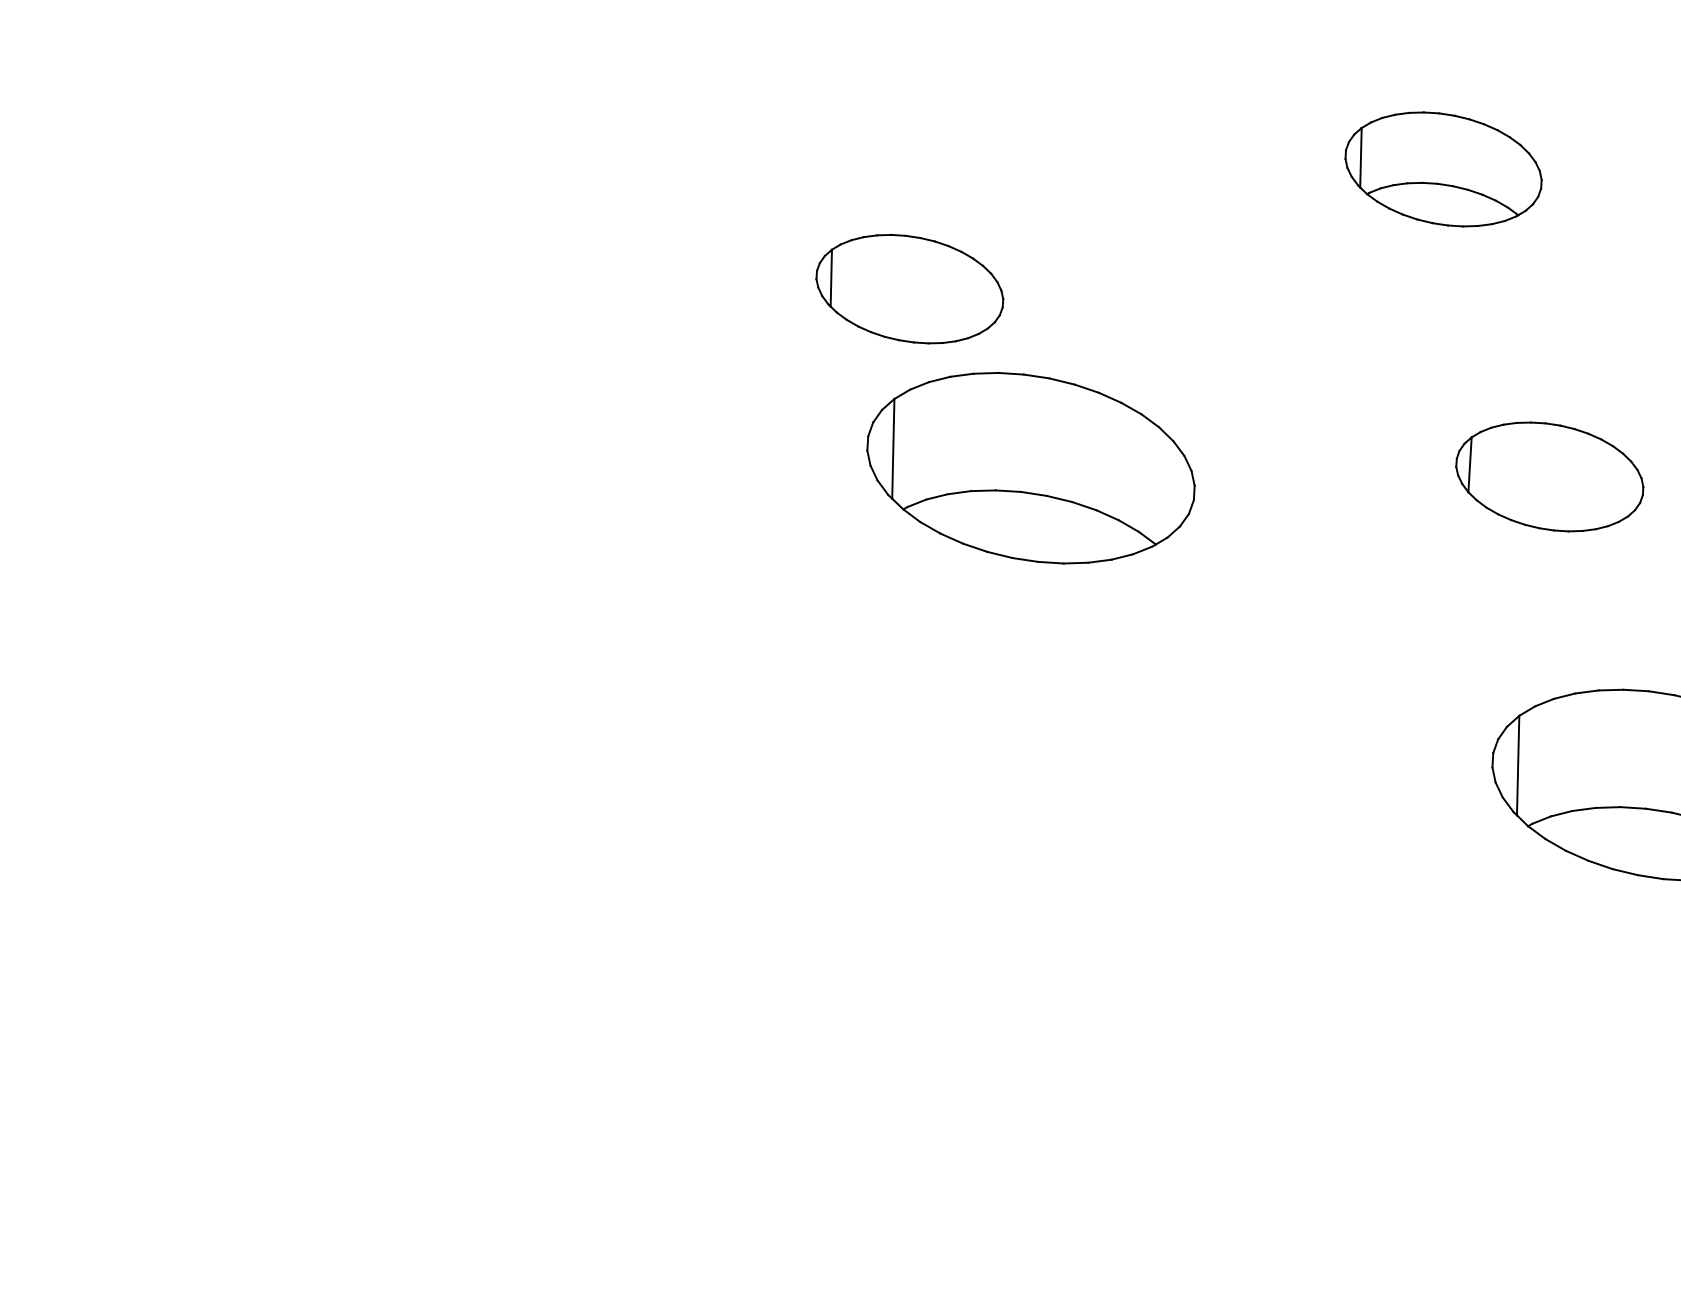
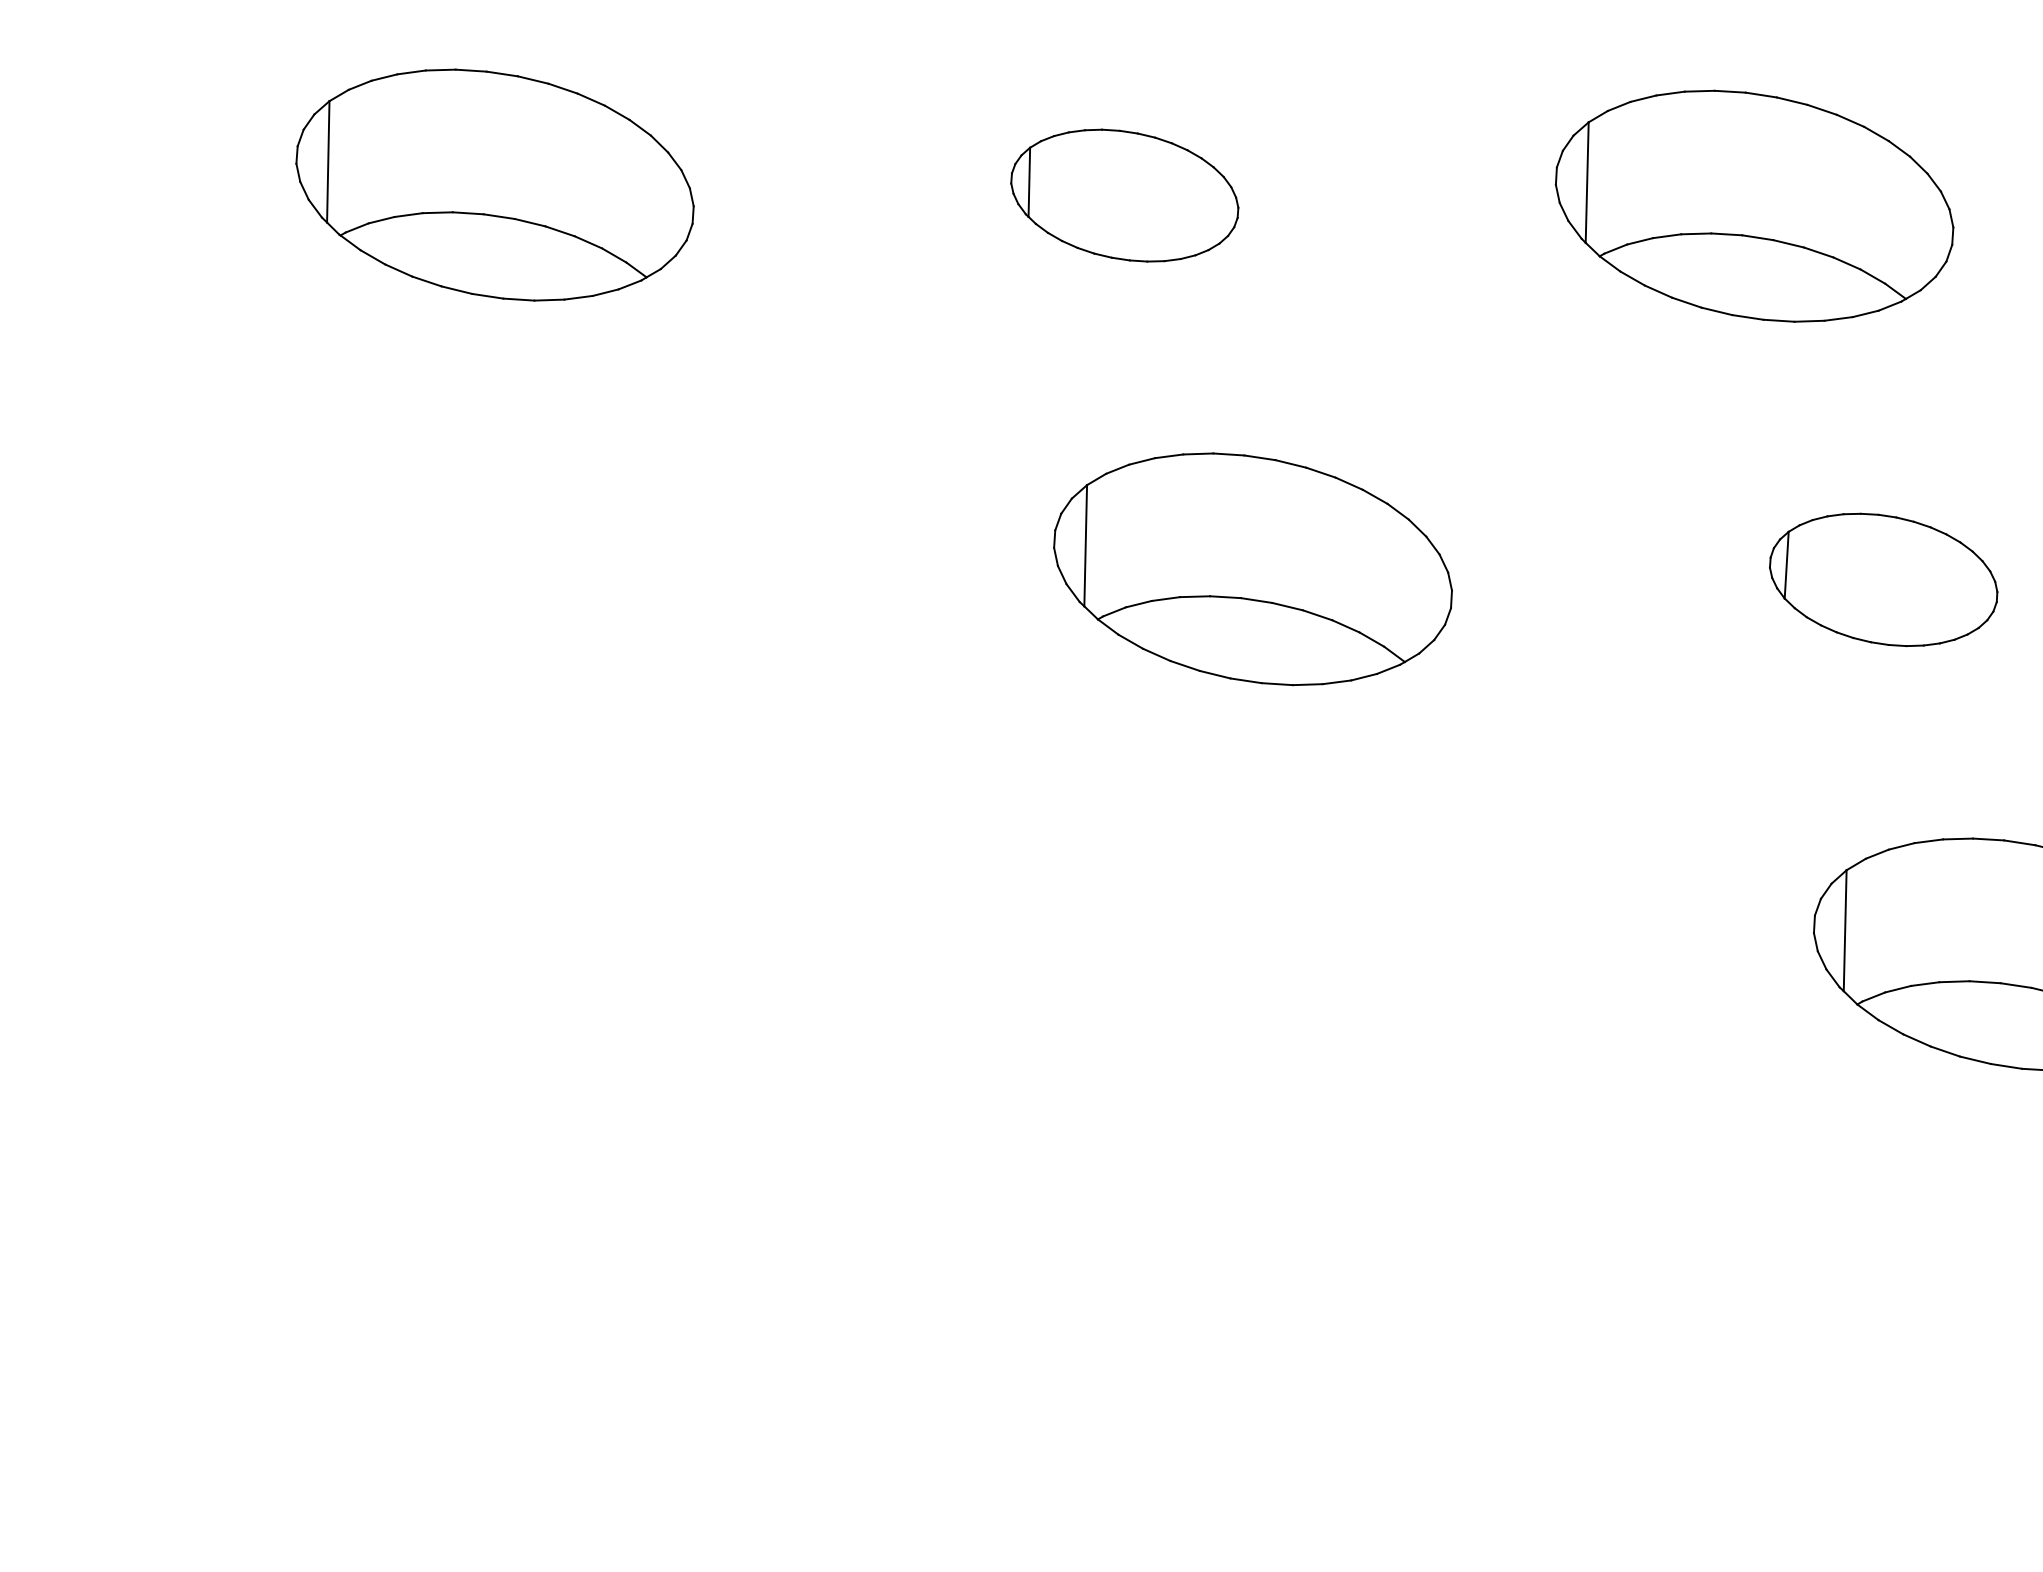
part: (406, 151) -> (494, 184), added
part: (1443, 168) -> (1754, 205), size x1.67
part: (909, 289) -> (1124, 195), moved

